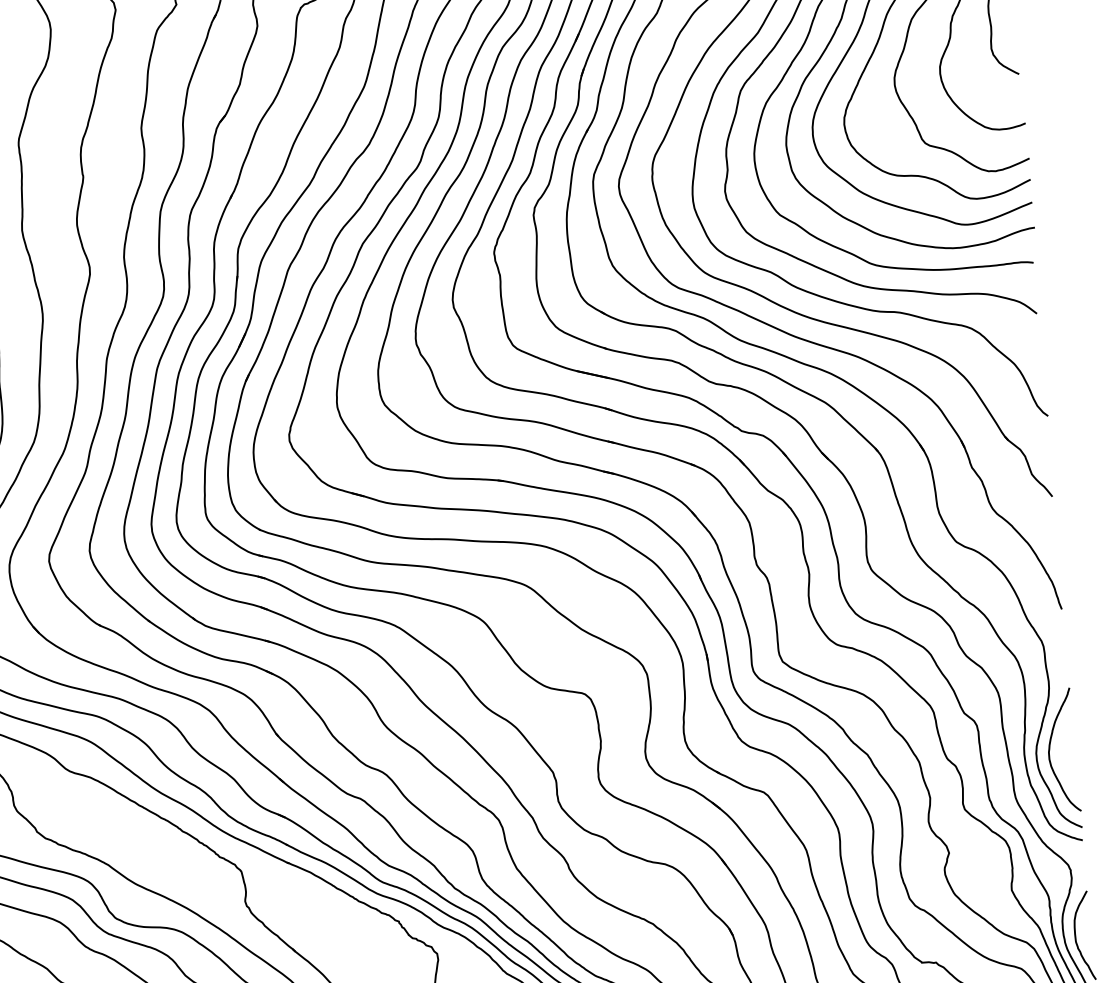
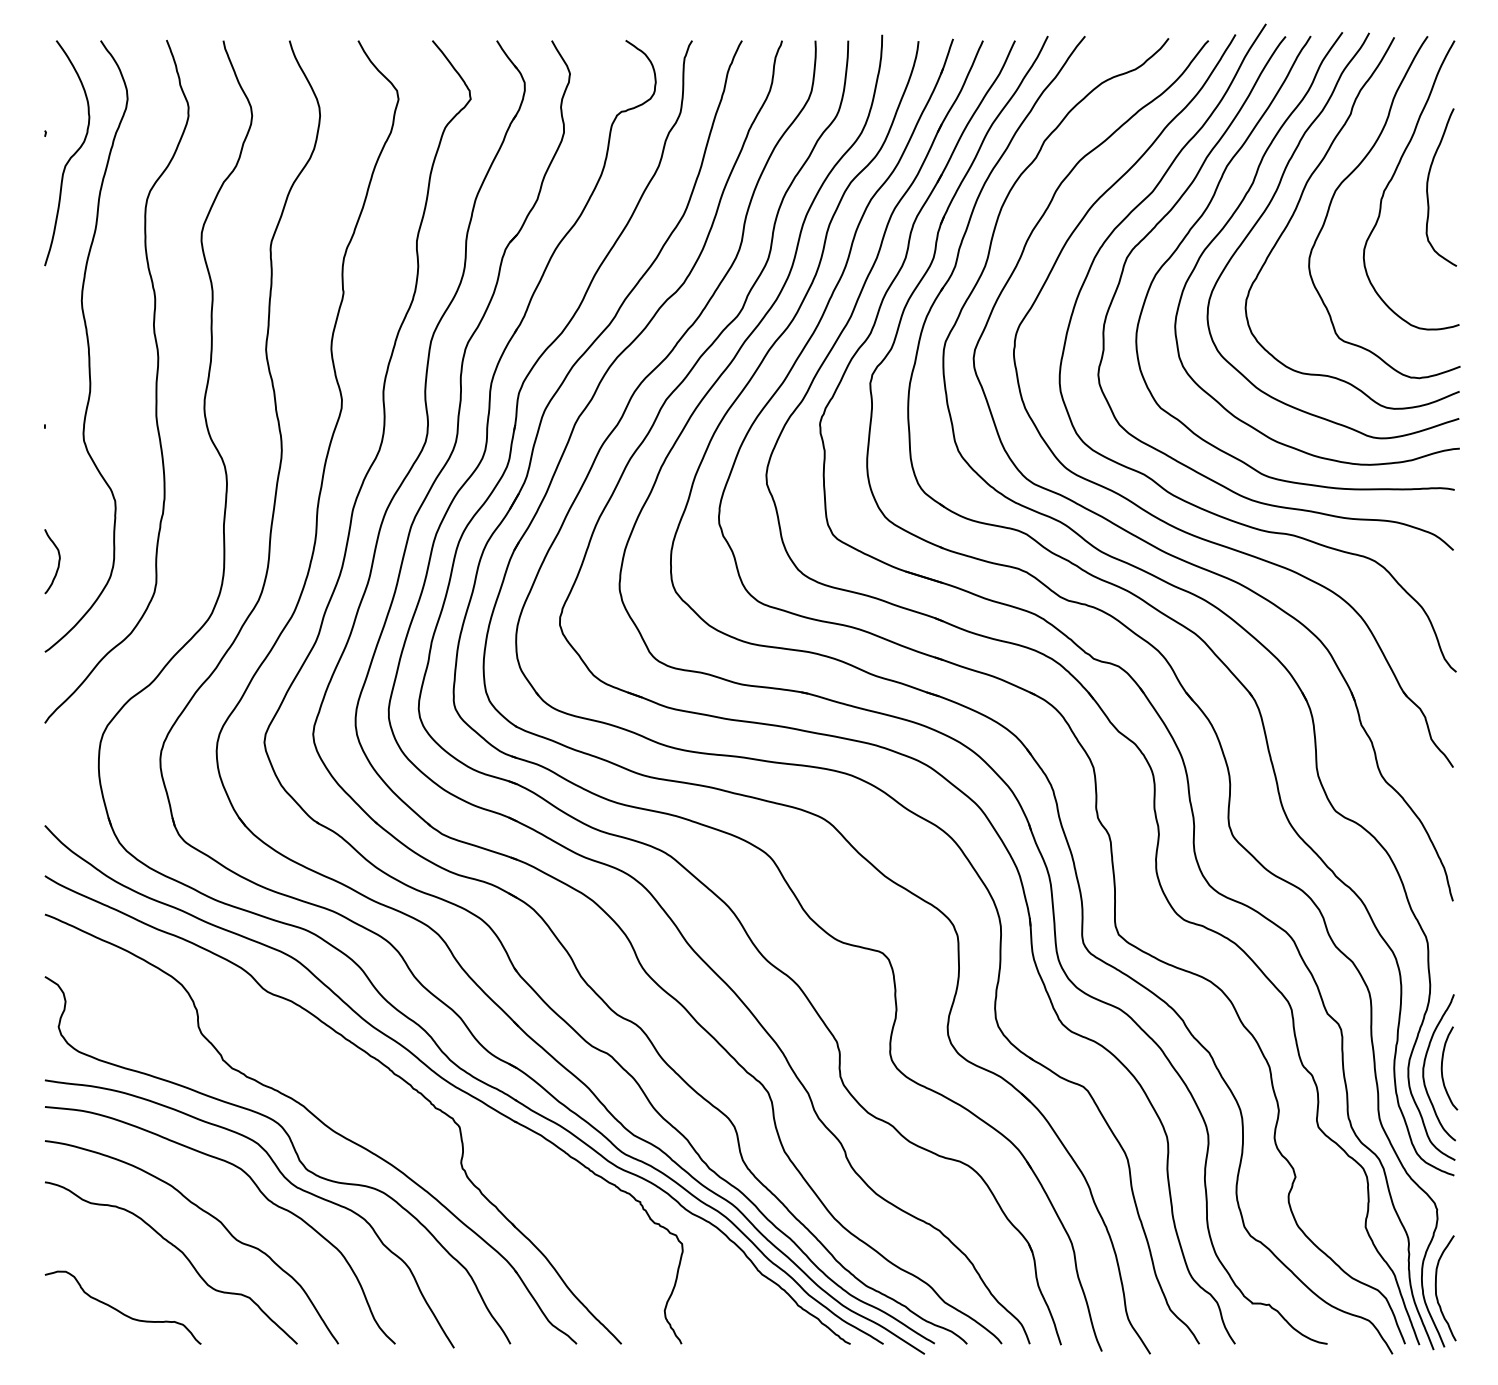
curve: (1065, 751) -> (1442, 1068), added

